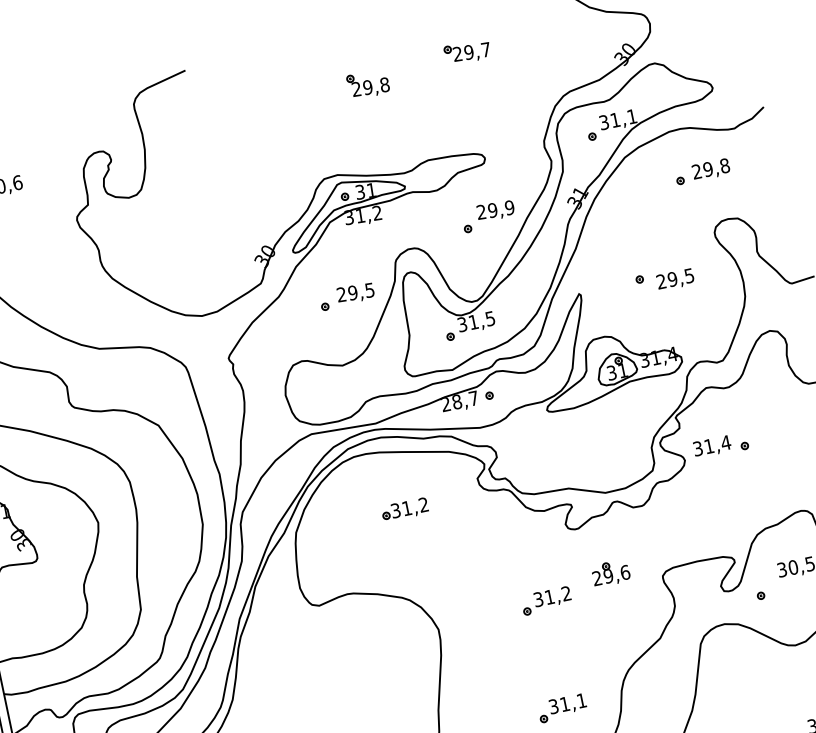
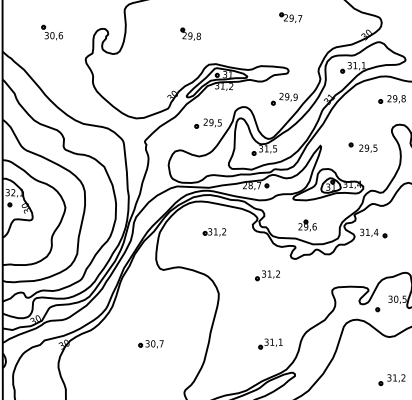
part: (367, 82) -> (190, 33), moved
part: (610, 572) -> (307, 225), moved
part: (545, 600) -> (267, 275), moved

